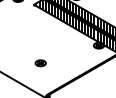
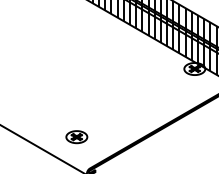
part: (40, 63) -> (76, 137), moved

